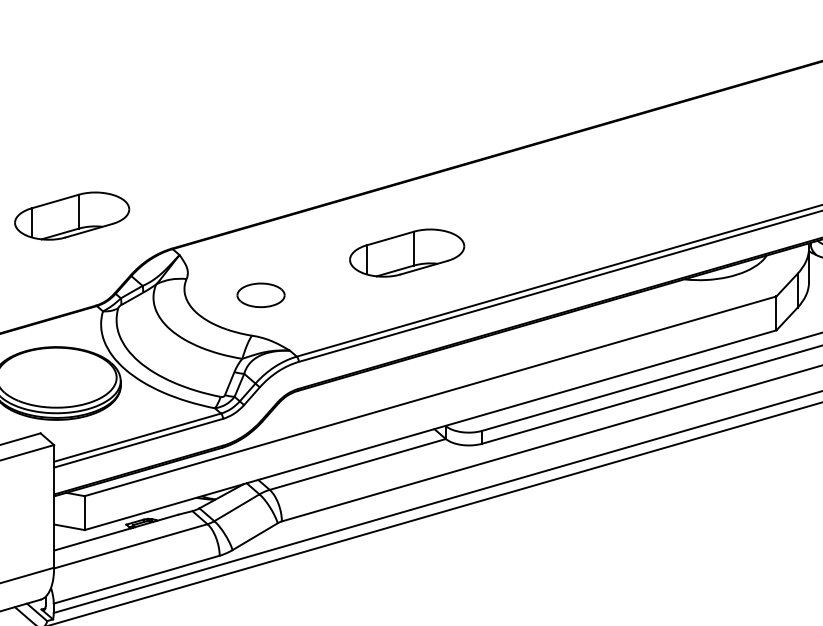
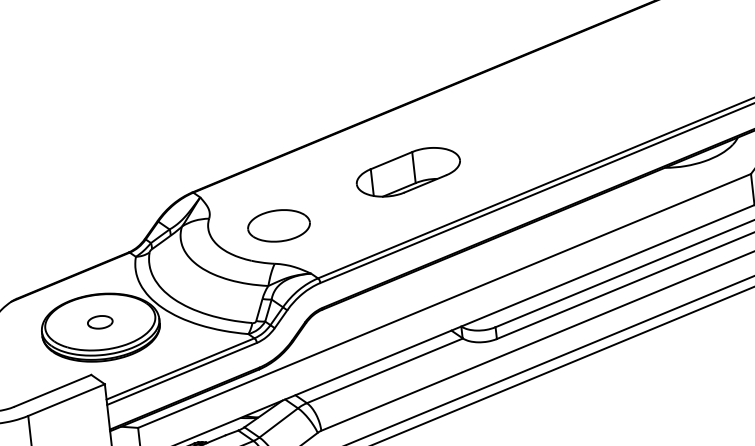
part: (72, 215) -> (98, 172), removed
part: (260, 295) -> (278, 226), size x1.43
part: (56, 377) -> (100, 322), added

